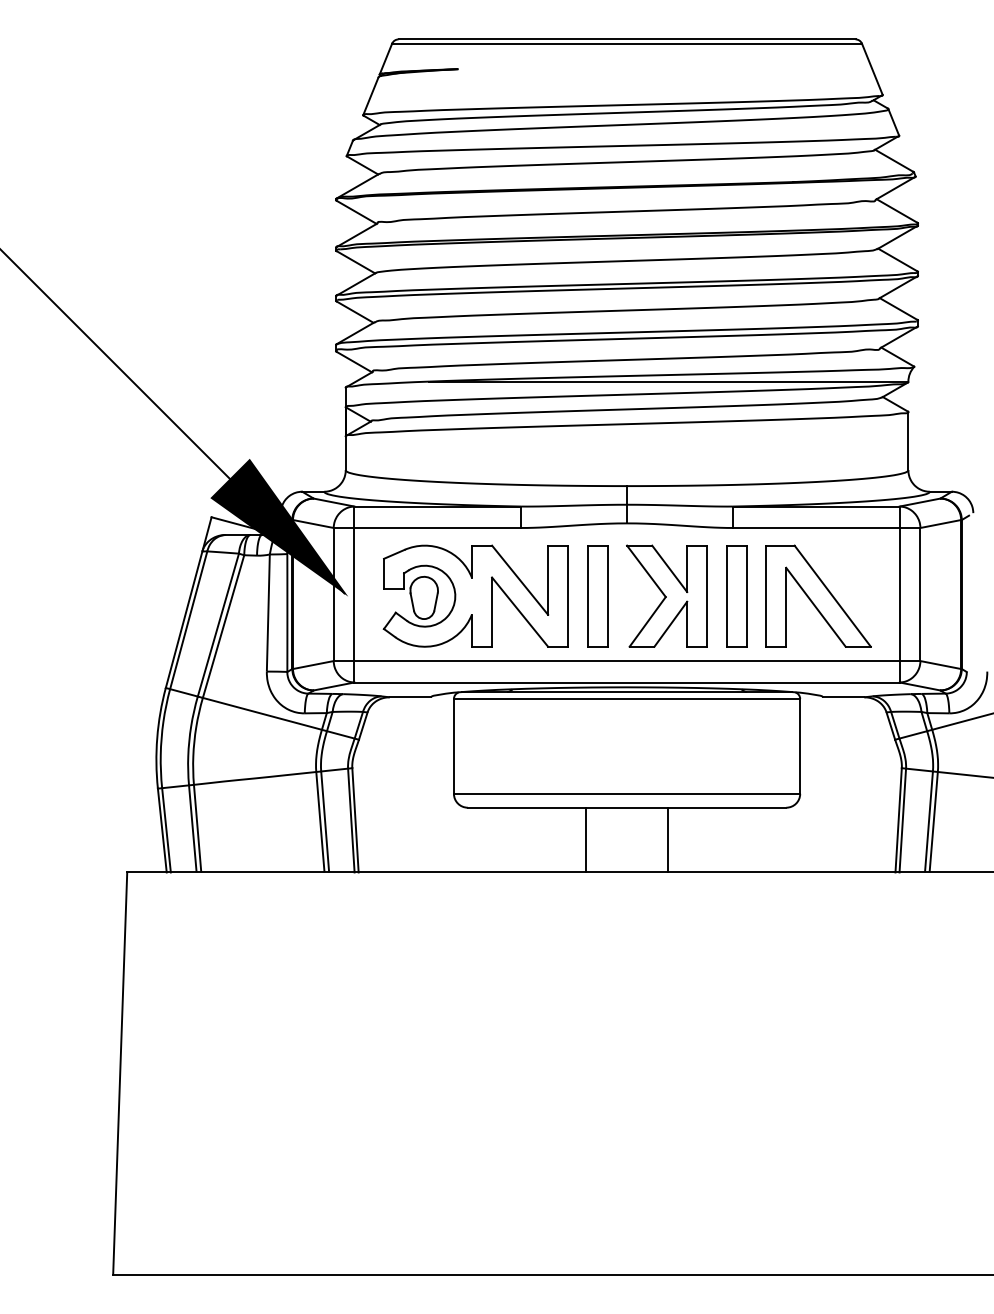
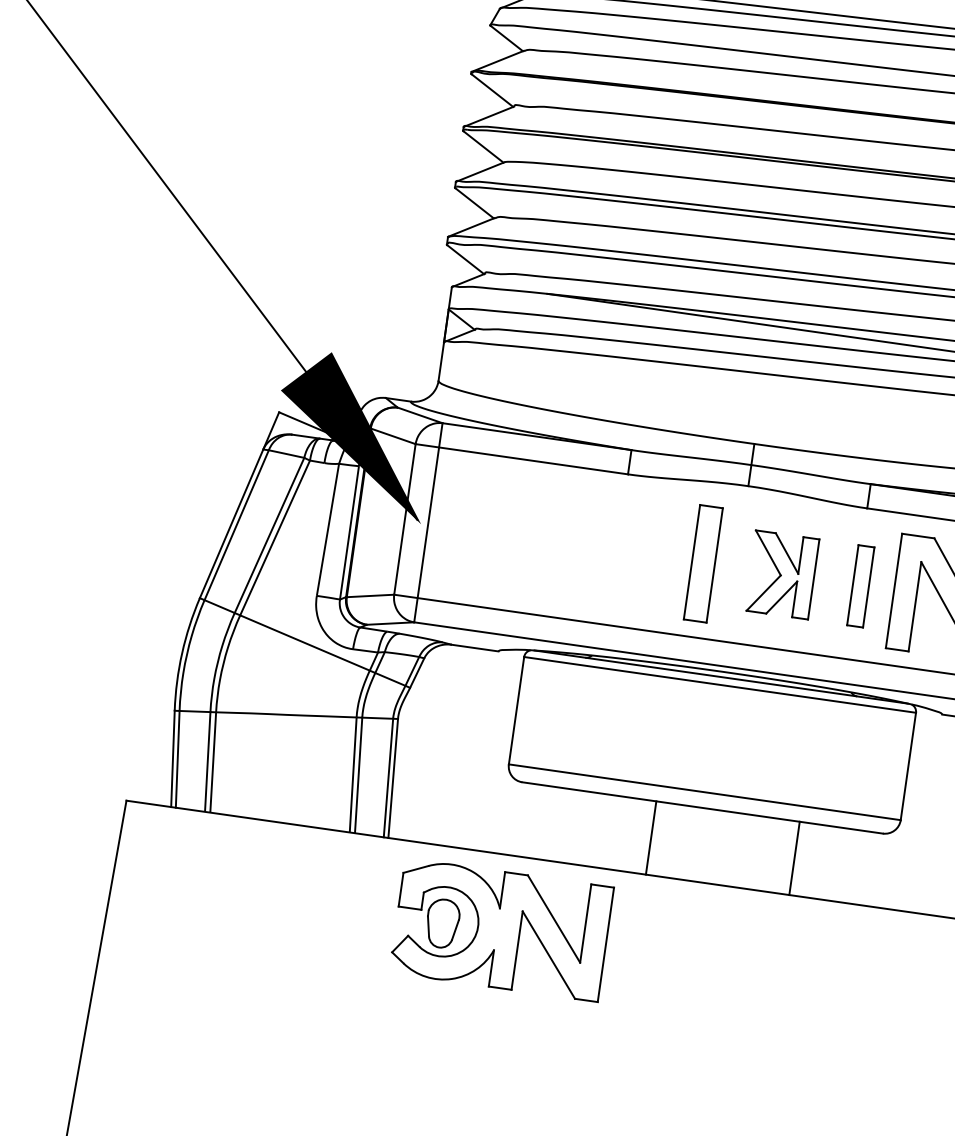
part: (475, 595) -> (501, 929), moved
part: (666, 595) -> (781, 574), size x0.7
part: (736, 596) -> (860, 586), size x0.7
line: (667, 839) -> (794, 857), moved

